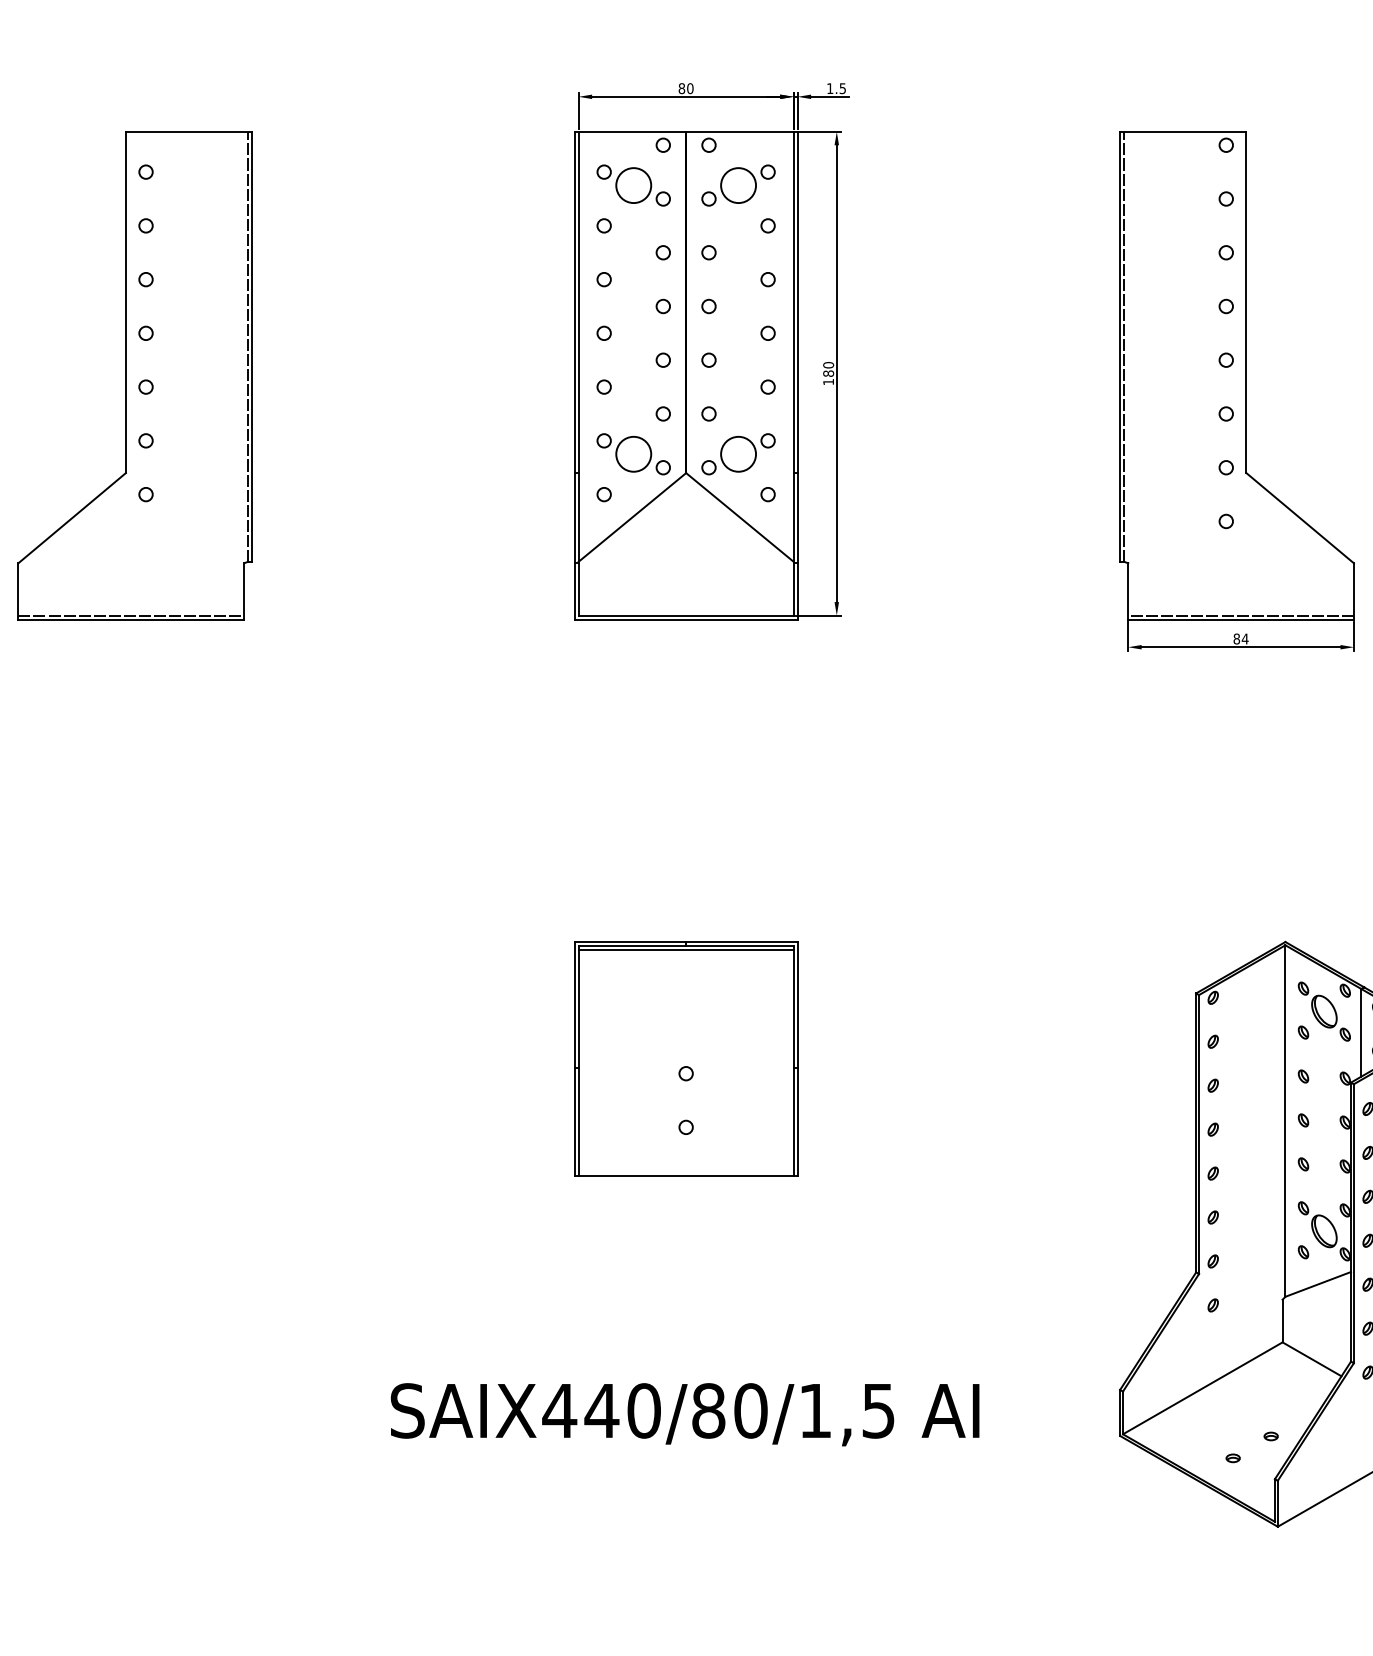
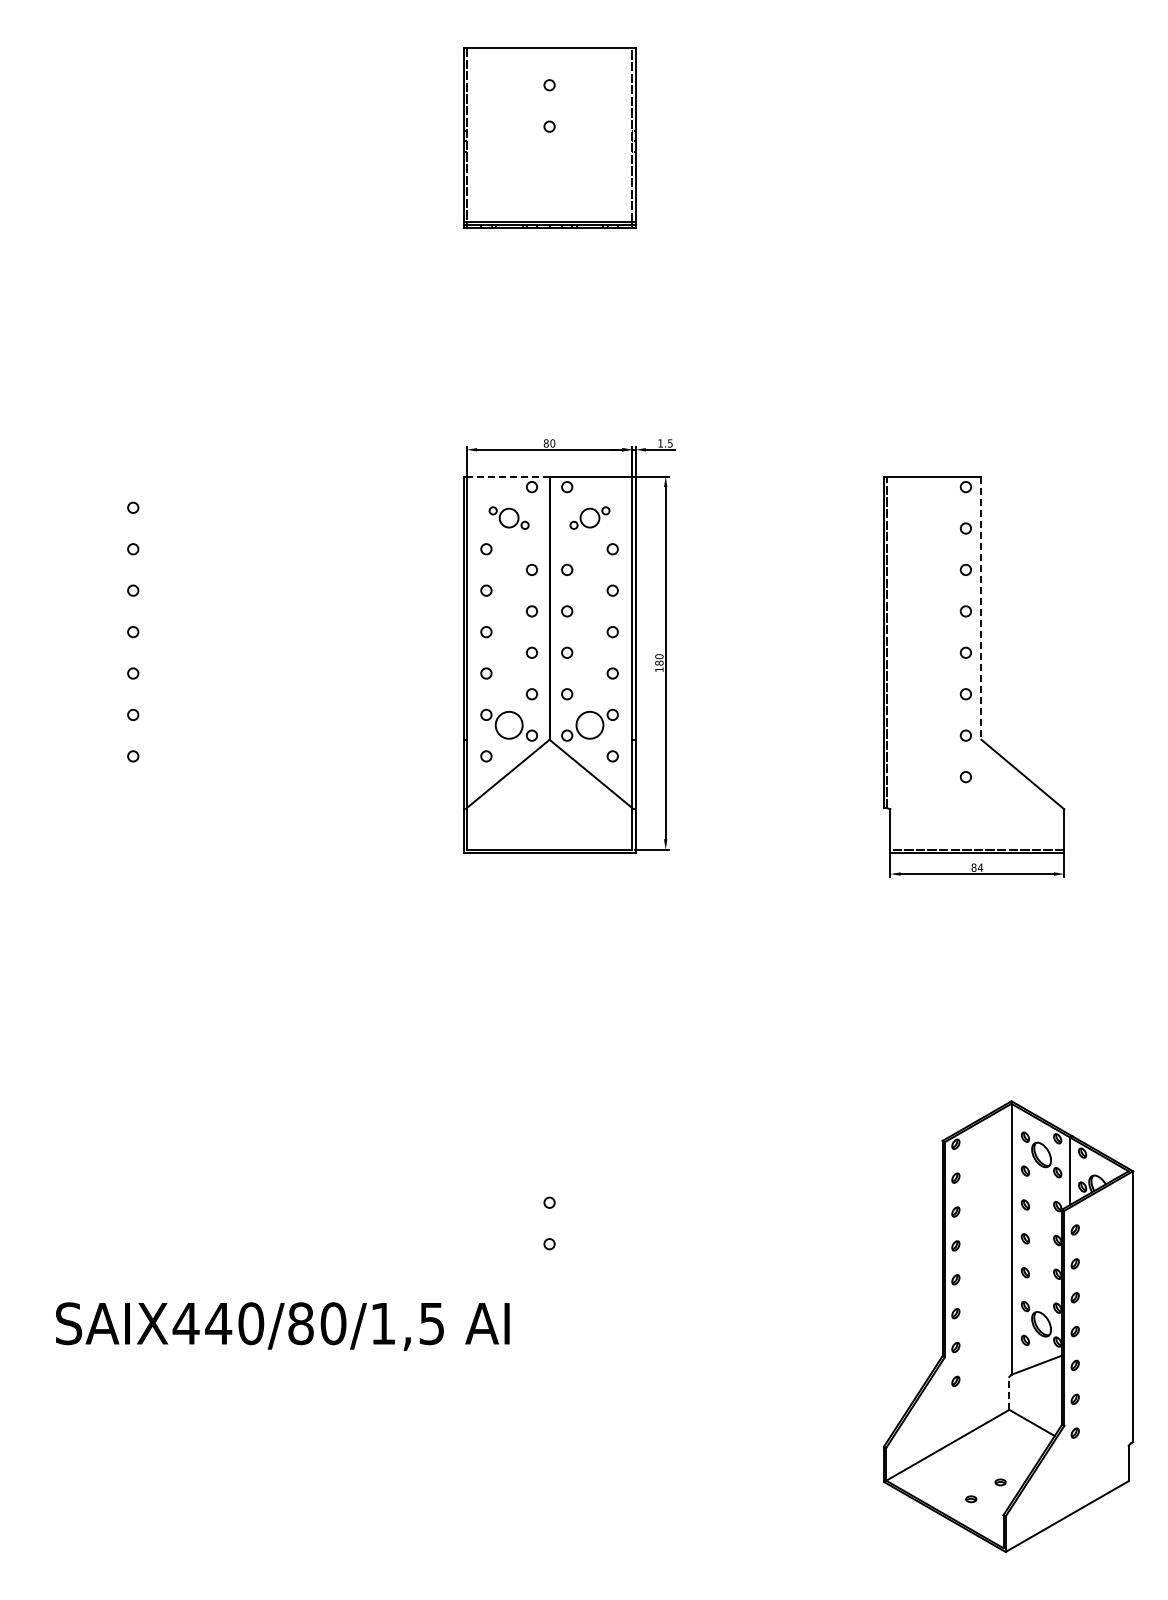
line: (631, 131) -> (507, 476), solid -> dashed
part: (632, 184) -> (508, 517), size x0.7
part: (737, 184) -> (589, 517), size x0.7
line: (1246, 302) -> (981, 608), solid -> dashed
part: (134, 375) -> (124, 664), removed
part: (686, 1057) -> (549, 1190), removed
line: (1282, 1319) -> (1009, 1392), solid -> dashed
text: (684, 1414) -> (282, 1326), moved

